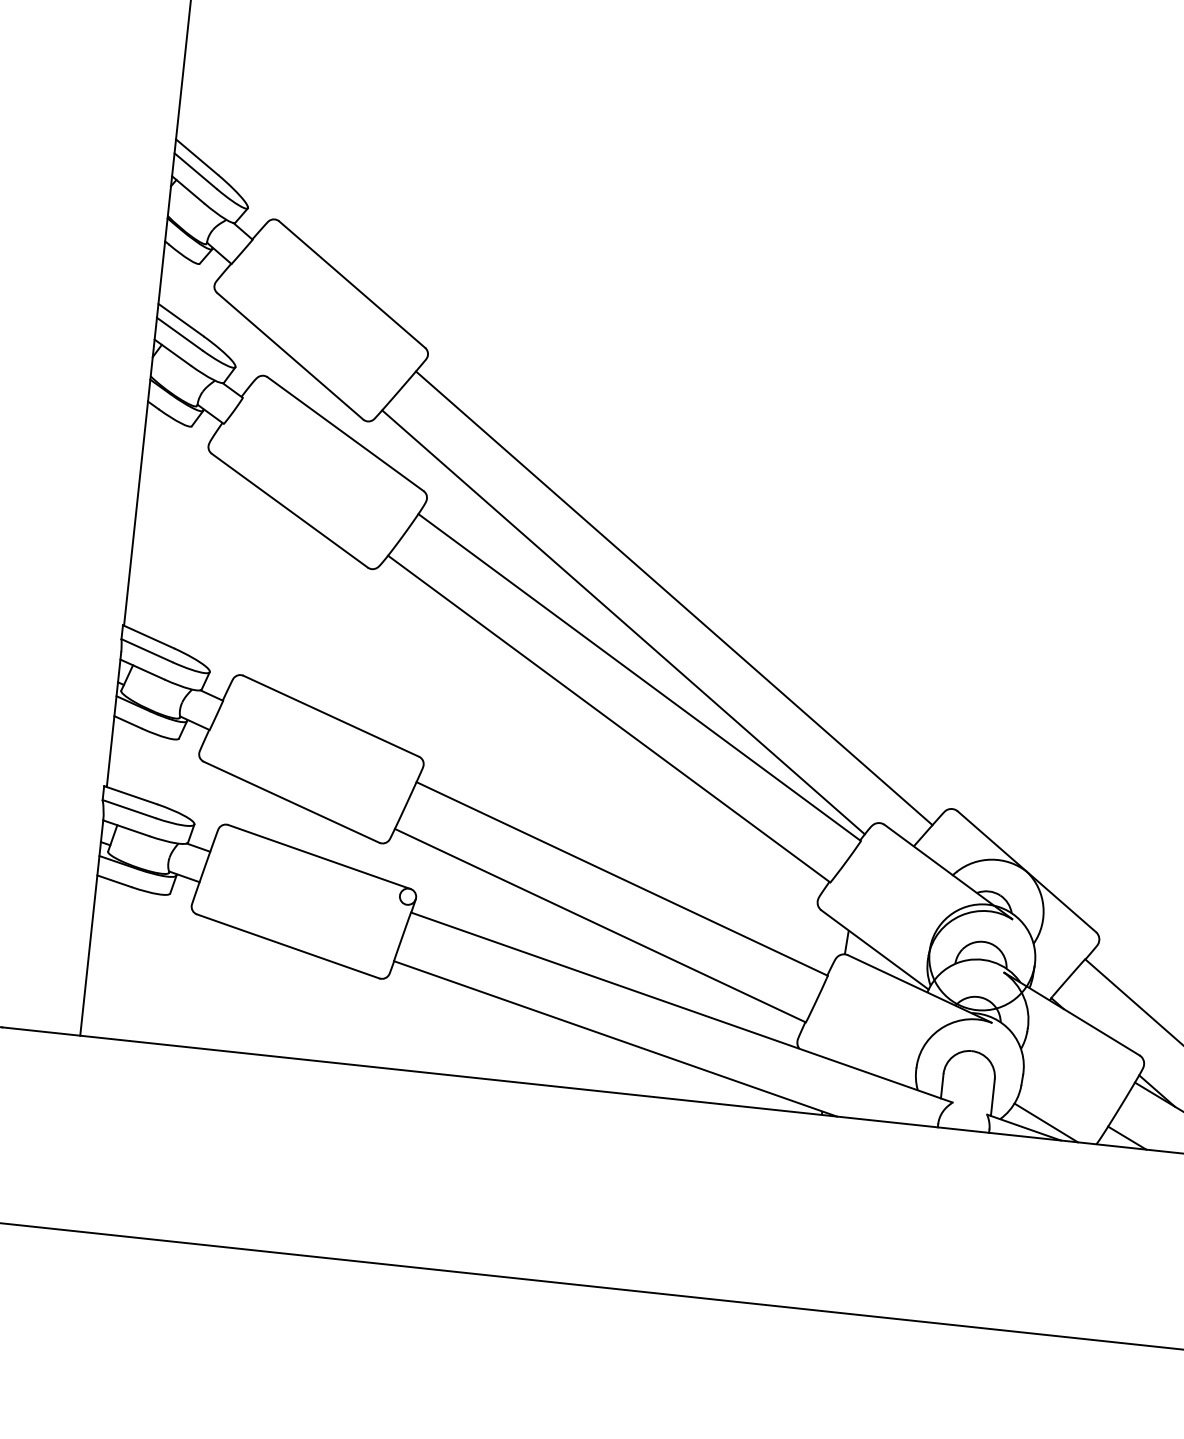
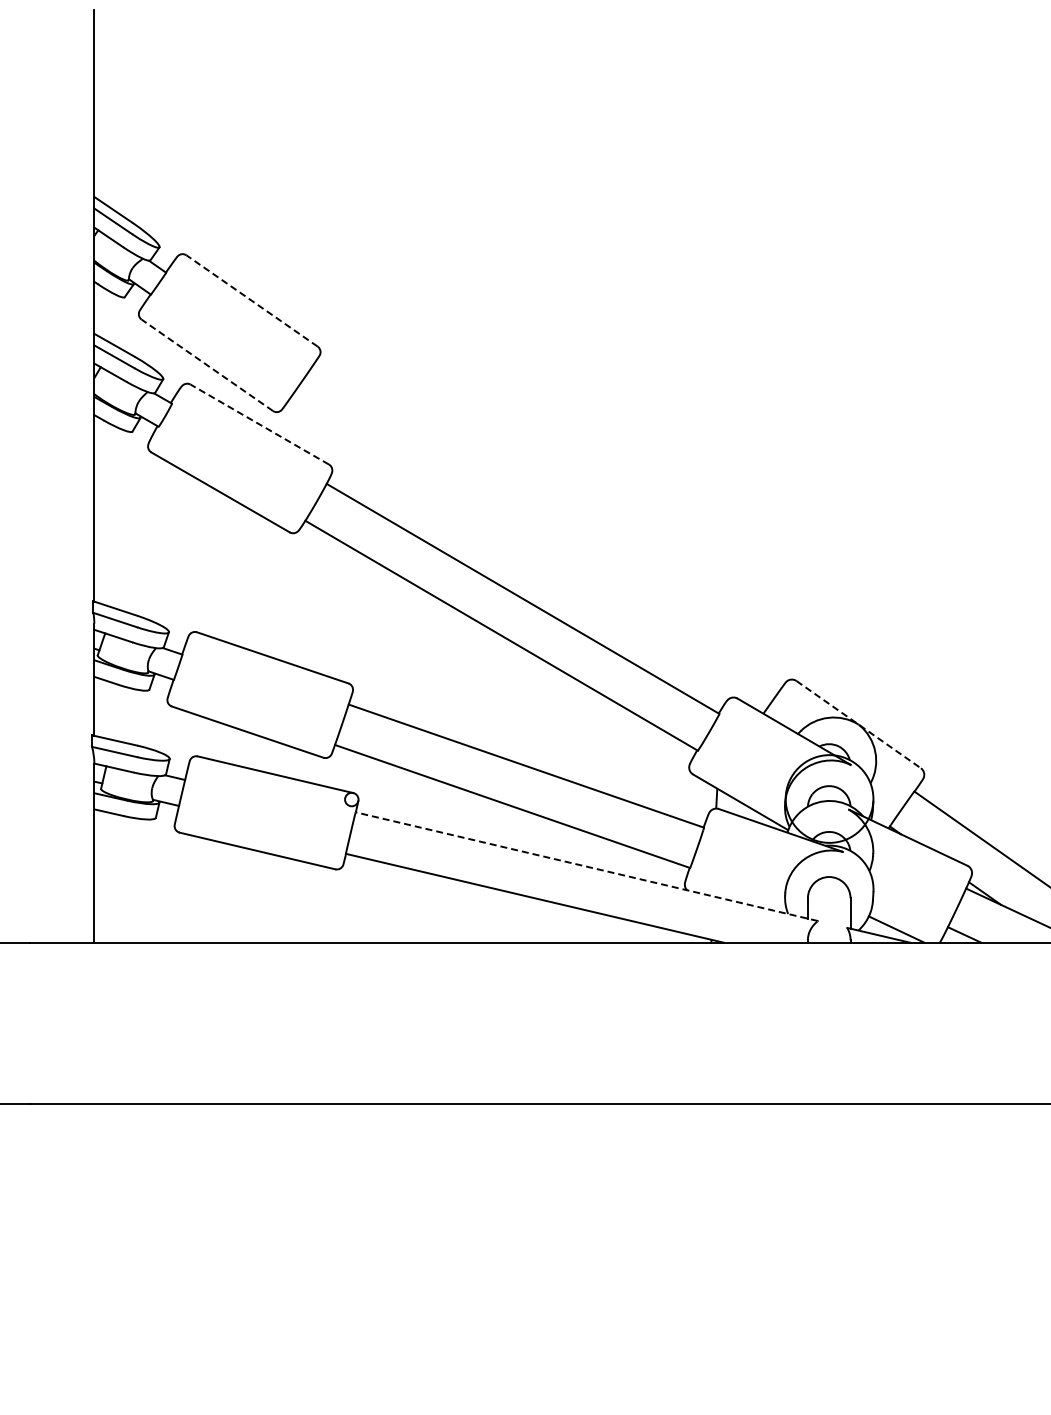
line: (352, 284) -> (252, 300), solid -> dashed
line: (290, 356) -> (207, 365), solid -> dashed
line: (345, 434) -> (259, 424), solid -> dashed
line: (674, 598) -> (544, 530), removed
line: (623, 621) -> (504, 554), removed
line: (1026, 871) -> (858, 724), solid -> dashed
line: (681, 1007) -> (586, 866), solid -> dashed

